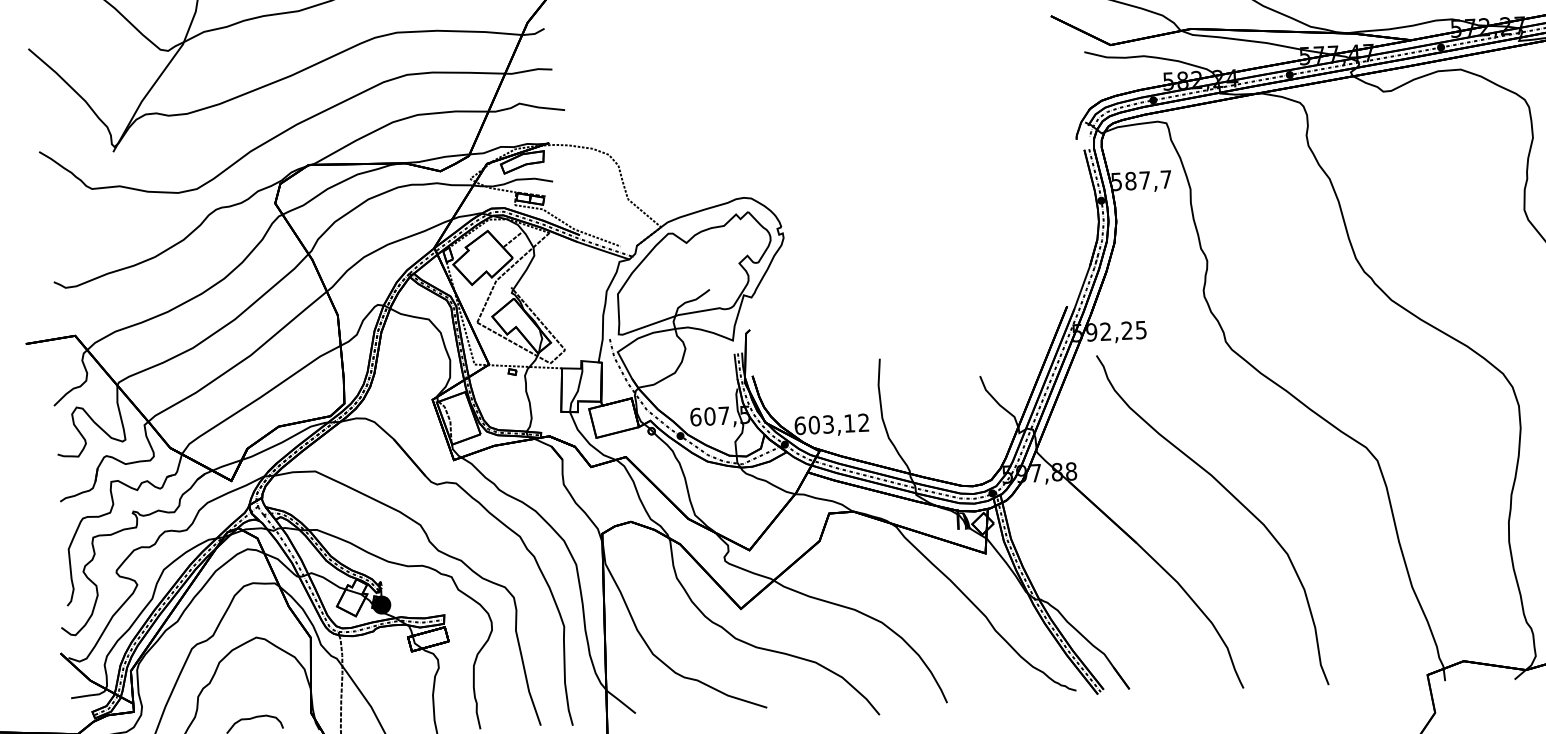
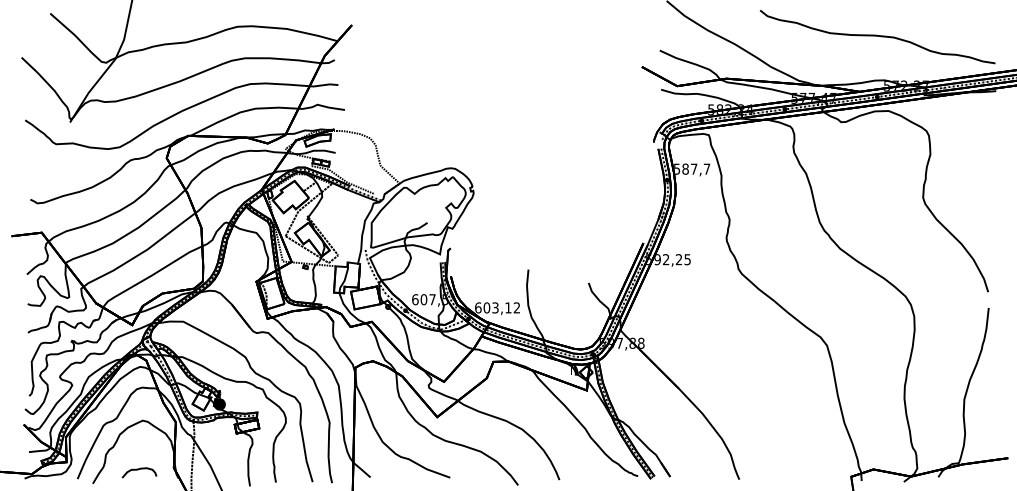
curve: (1233, 498) -> (738, 364), removed

